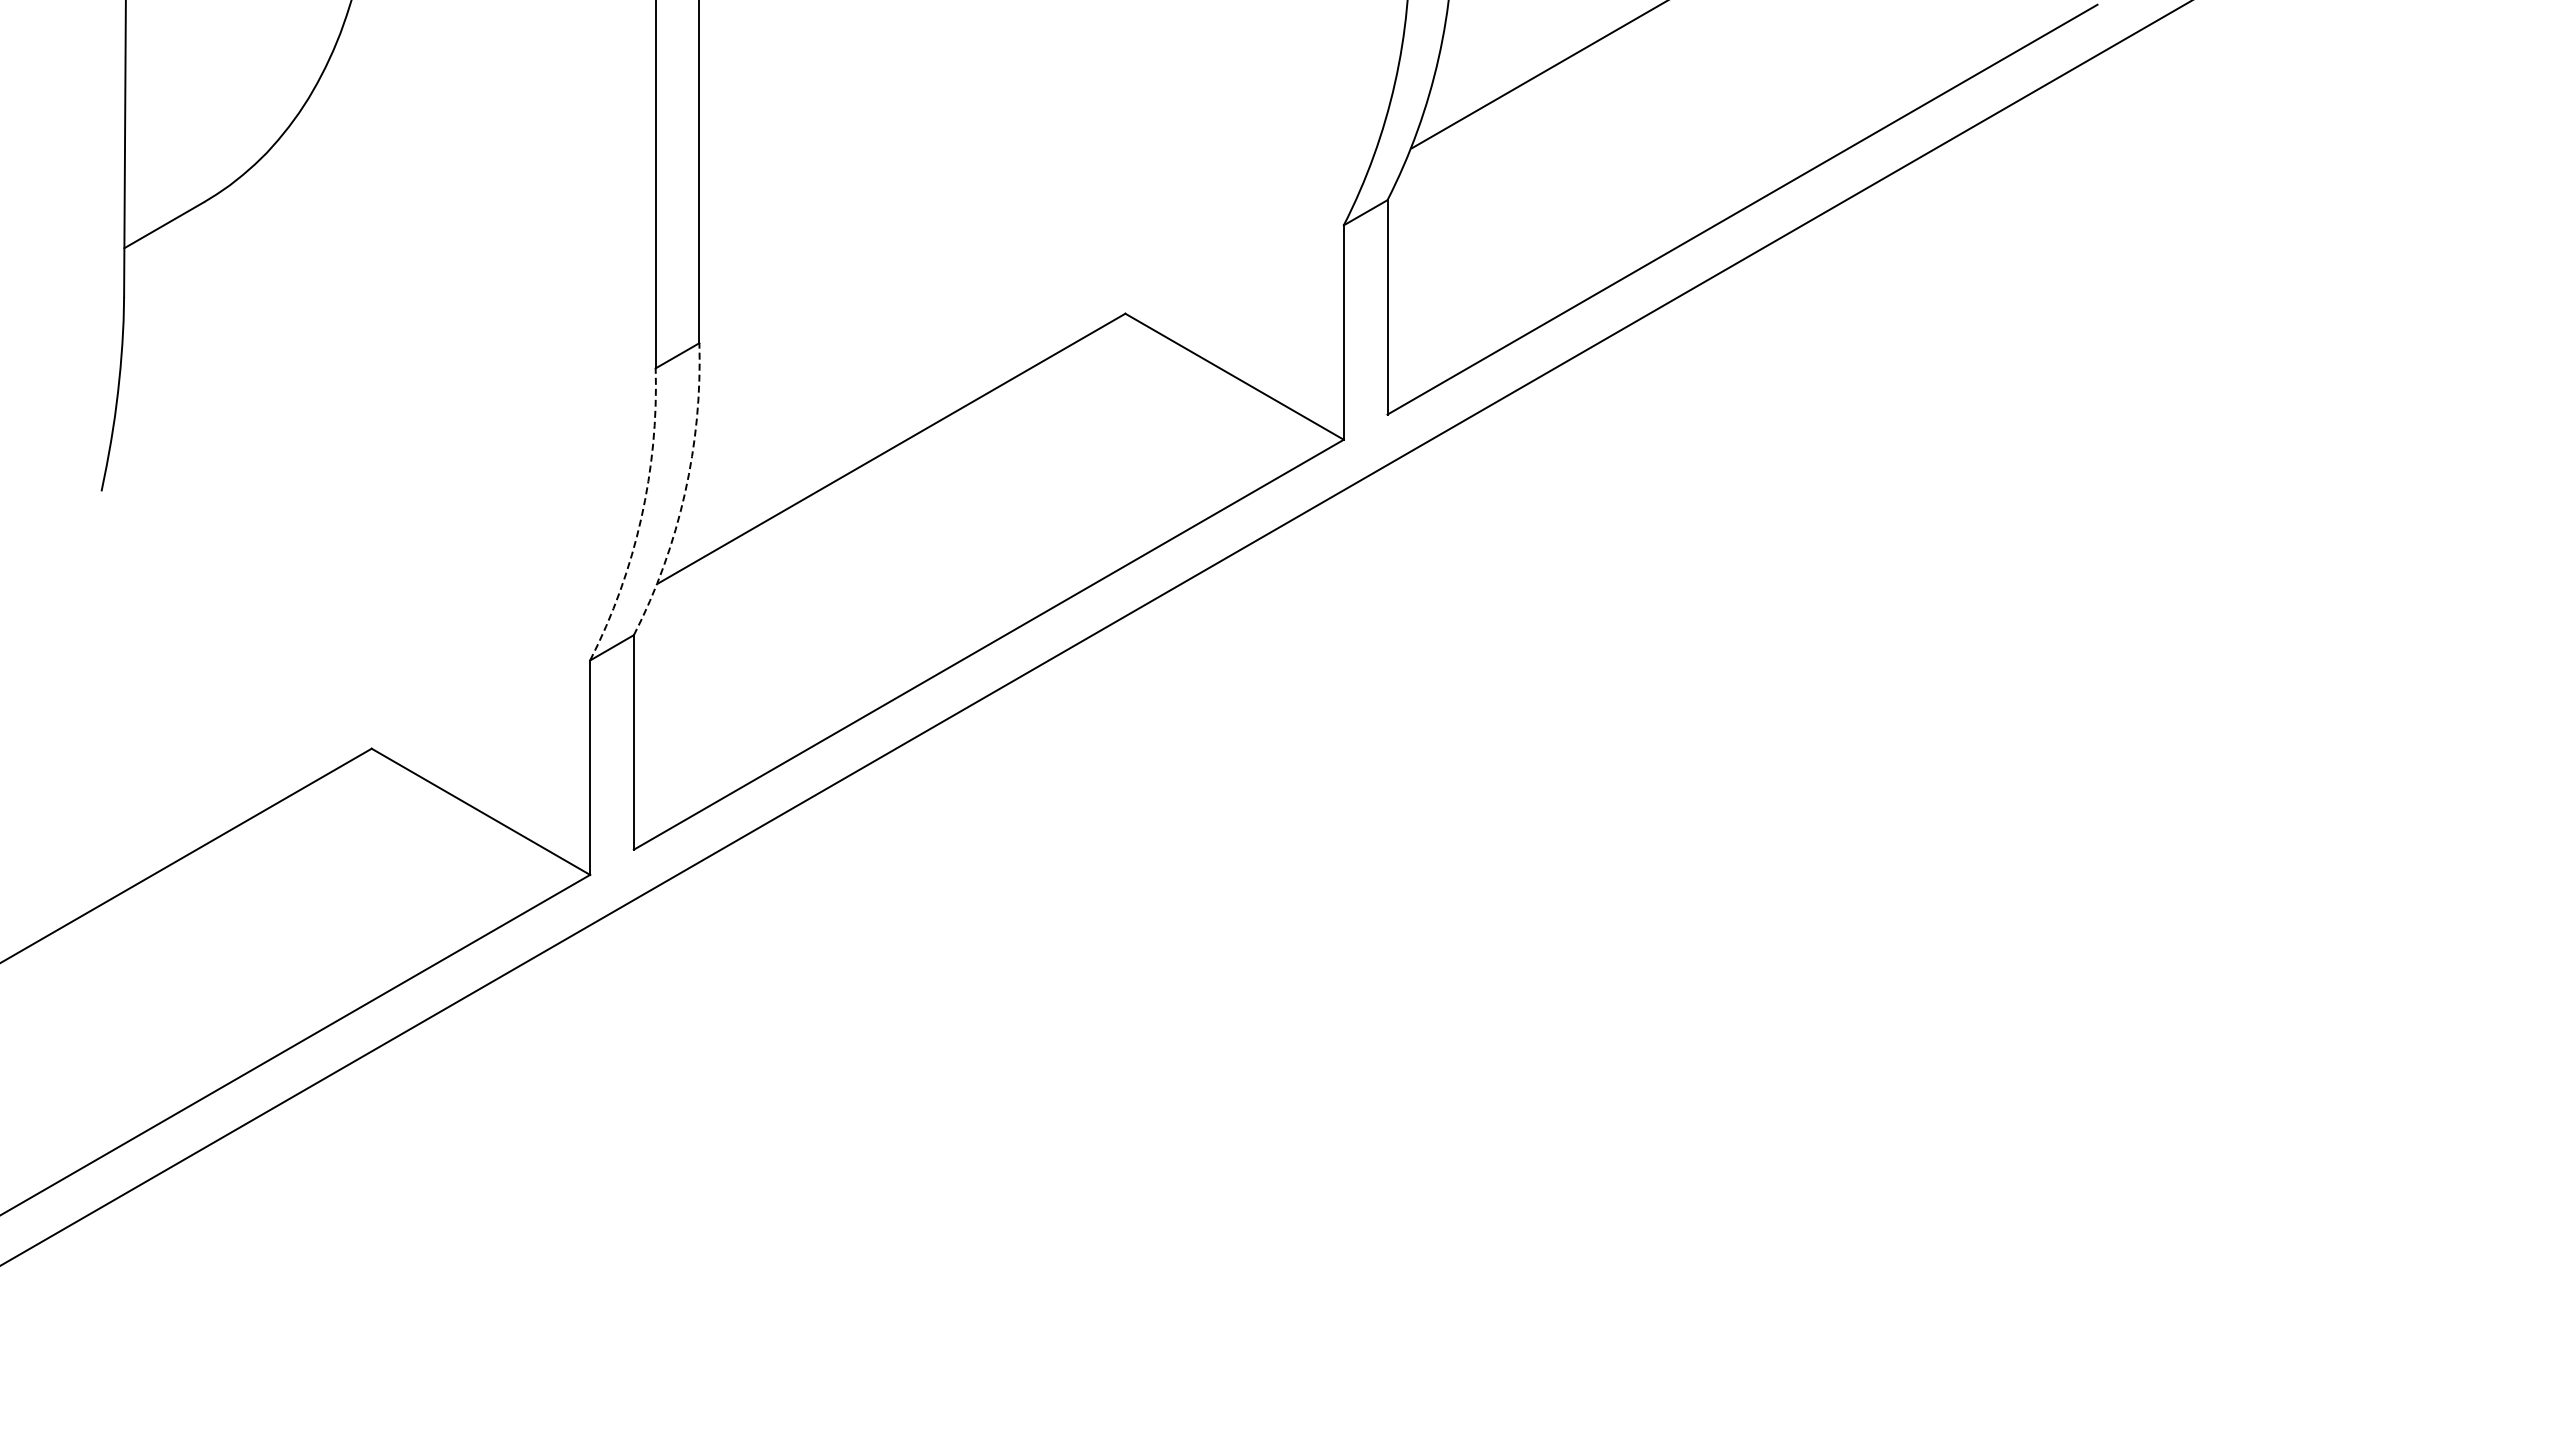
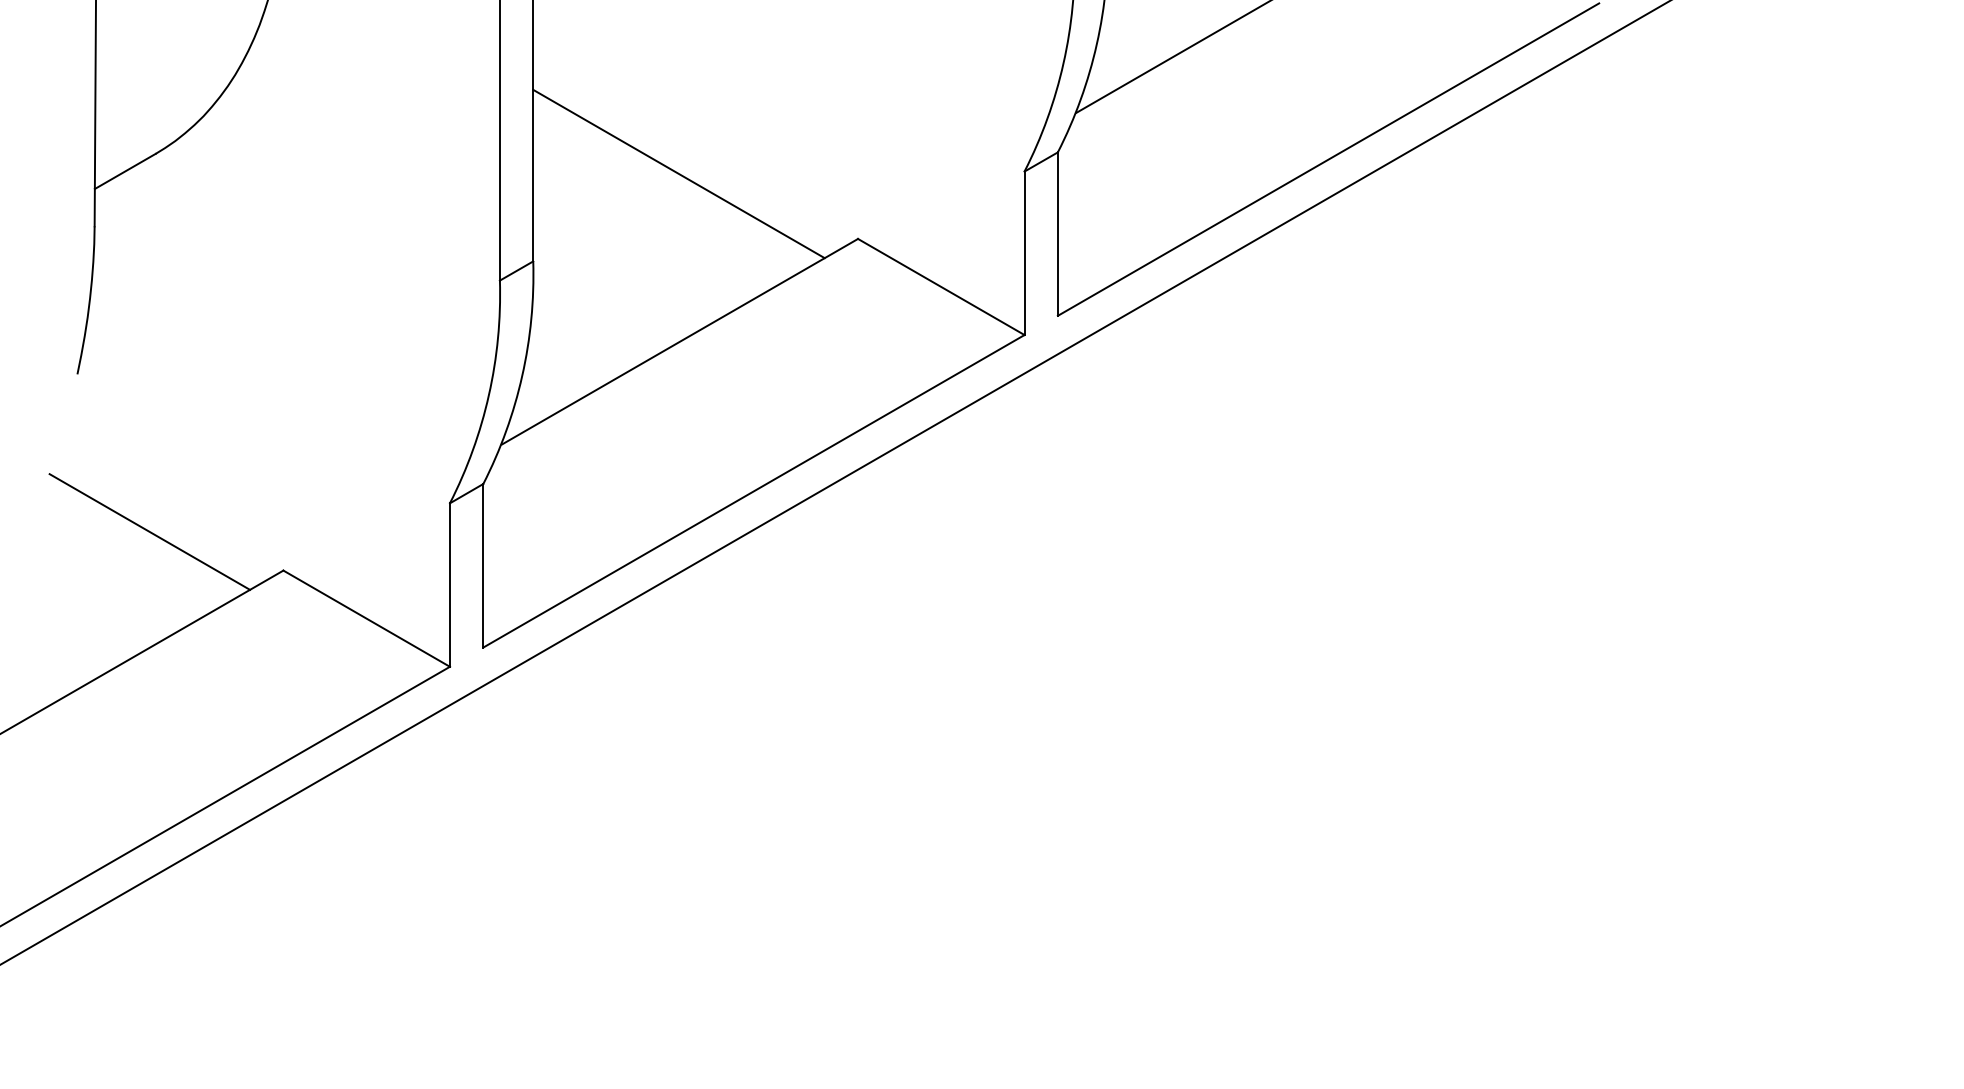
line: (890, 228) -> (678, 173), added
arc: (685, 493) -> (522, 376), dashed -> solid
arc: (641, 518) -> (489, 395), dashed -> solid
line: (196, 698) -> (149, 532), added

